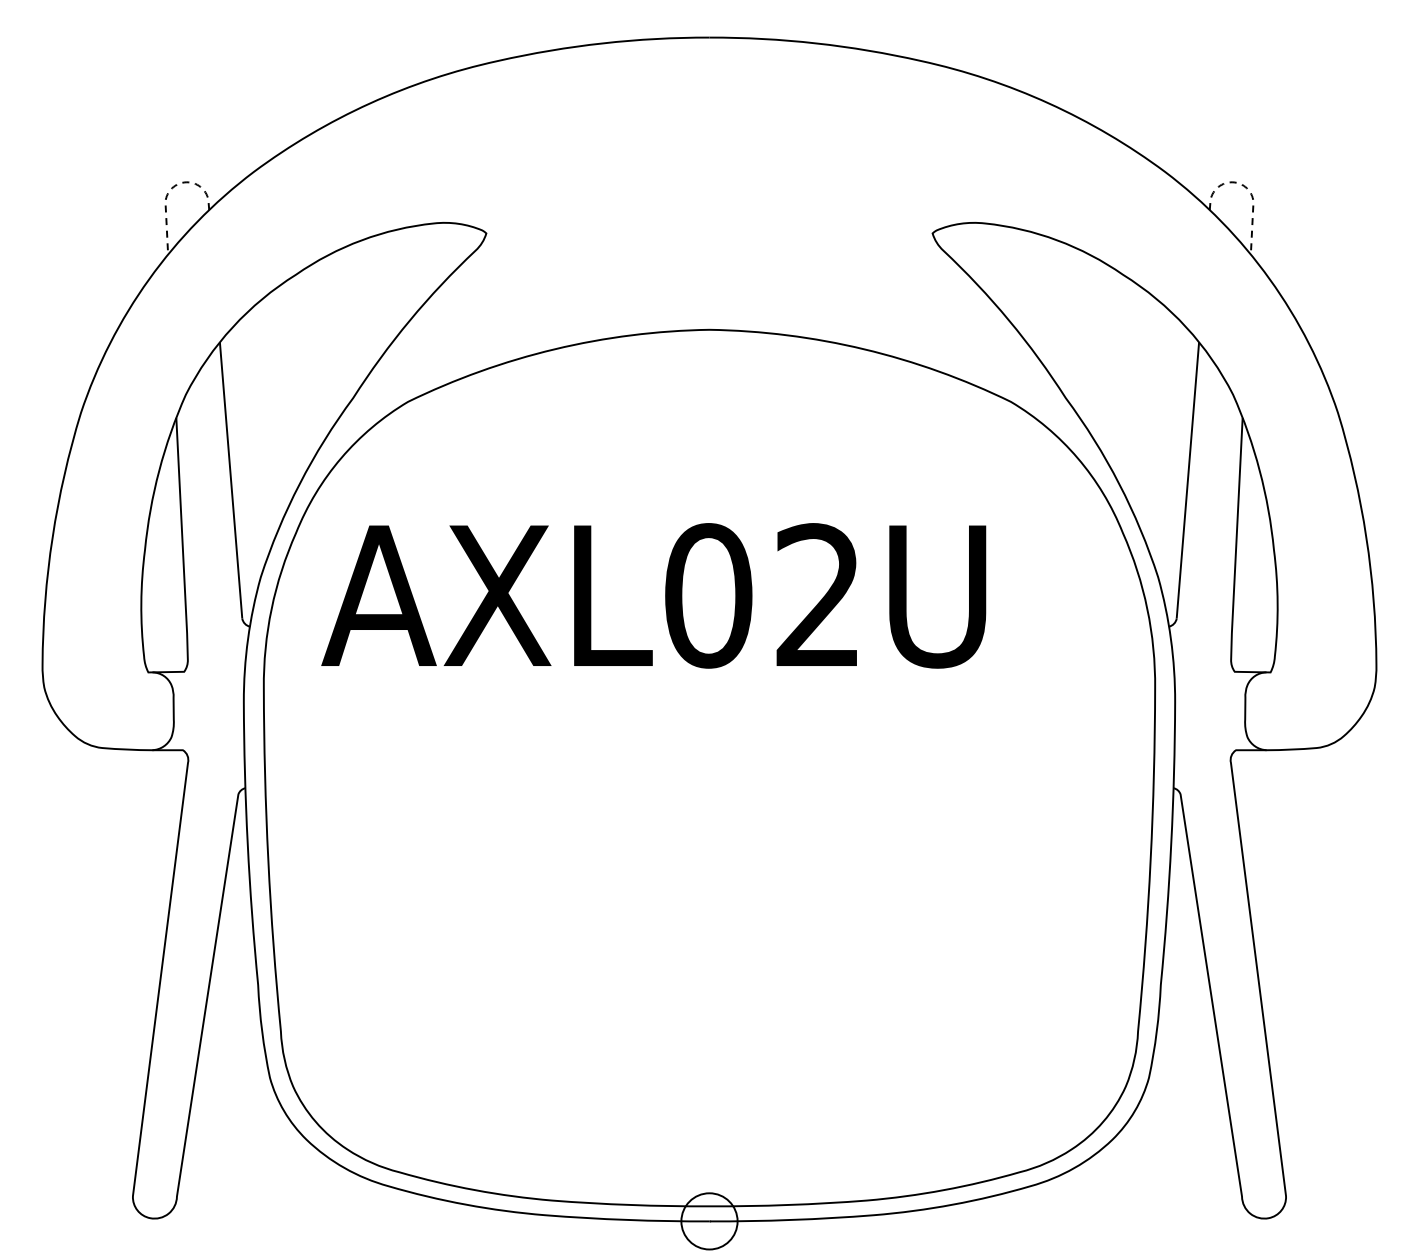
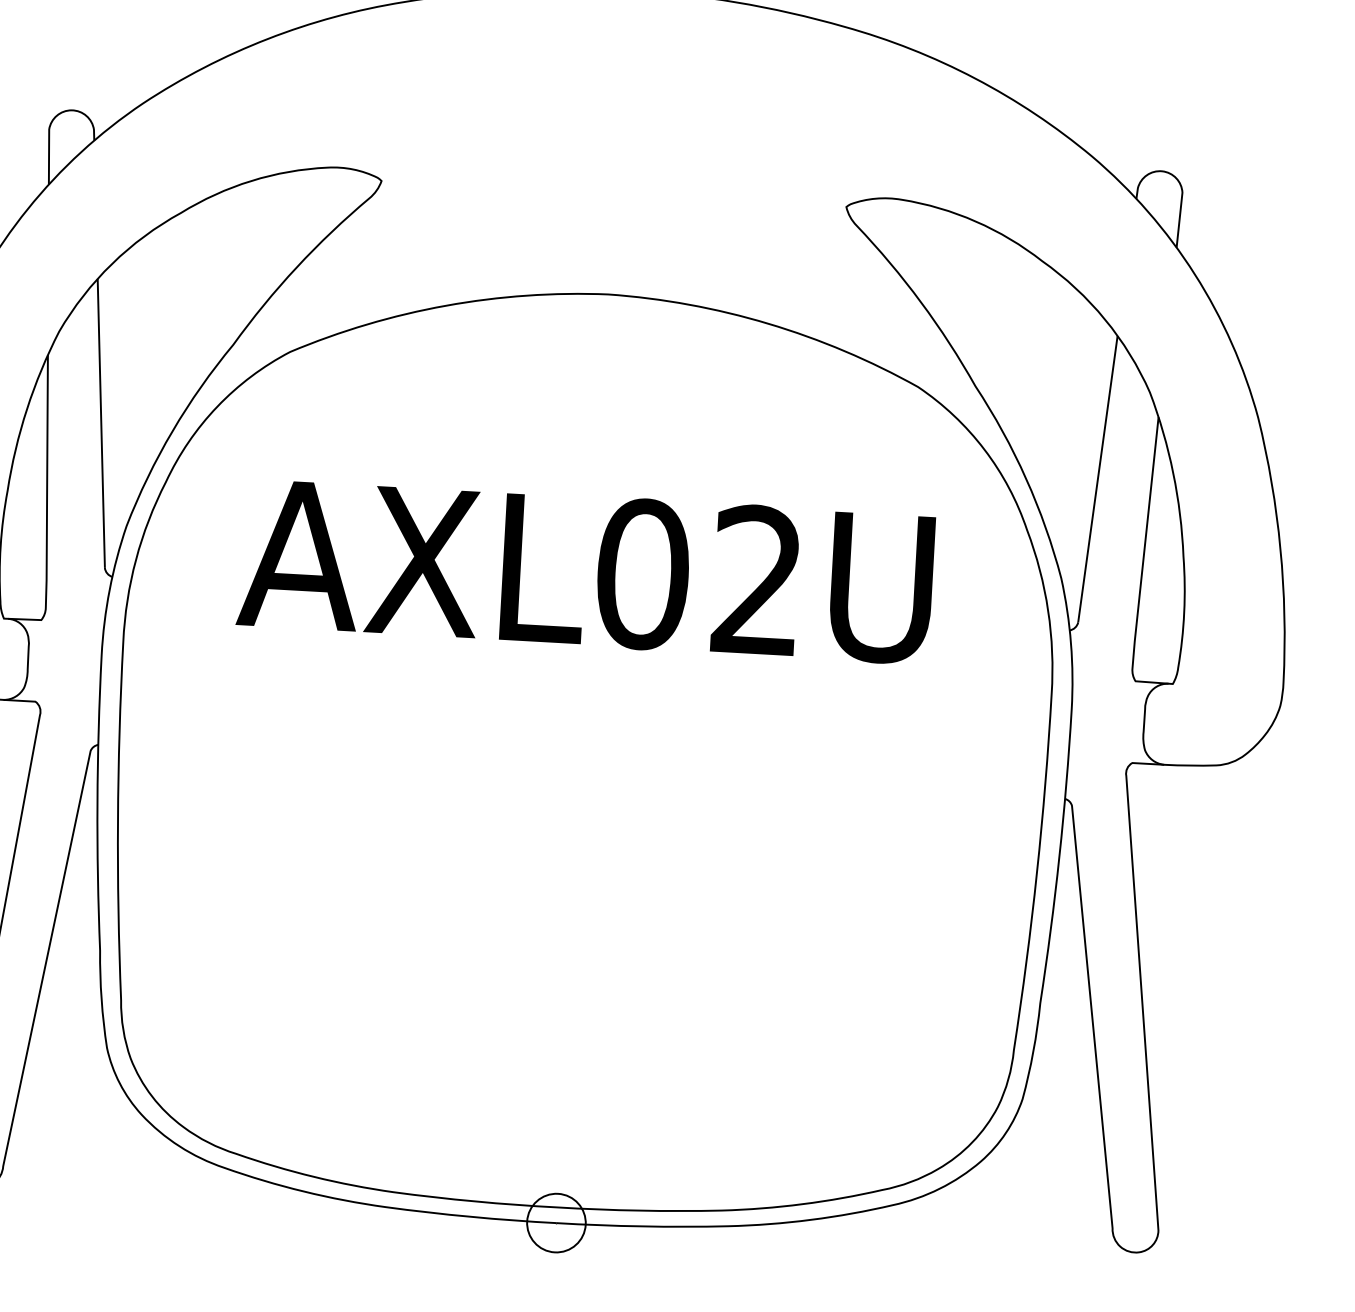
line: (171, 188) -> (56, 115), dashed -> solid
line: (1247, 188) -> (1176, 178), dashed -> solid
text: (653, 595) -> (585, 570), moved

